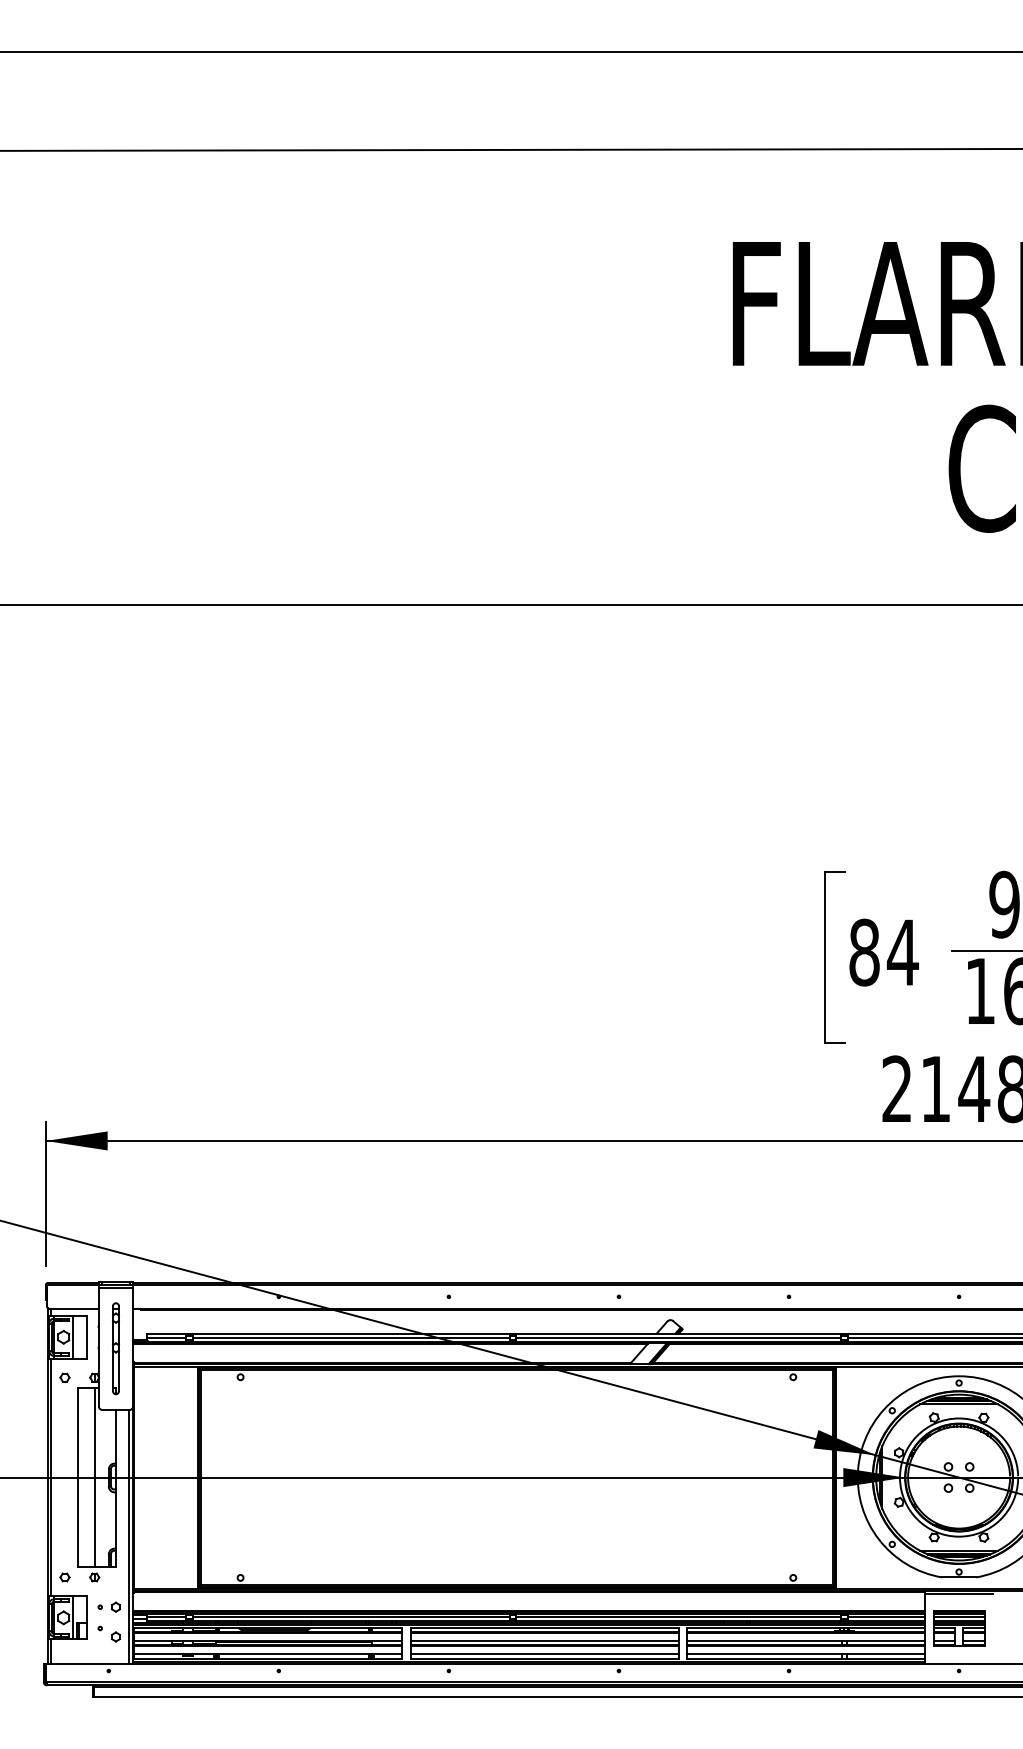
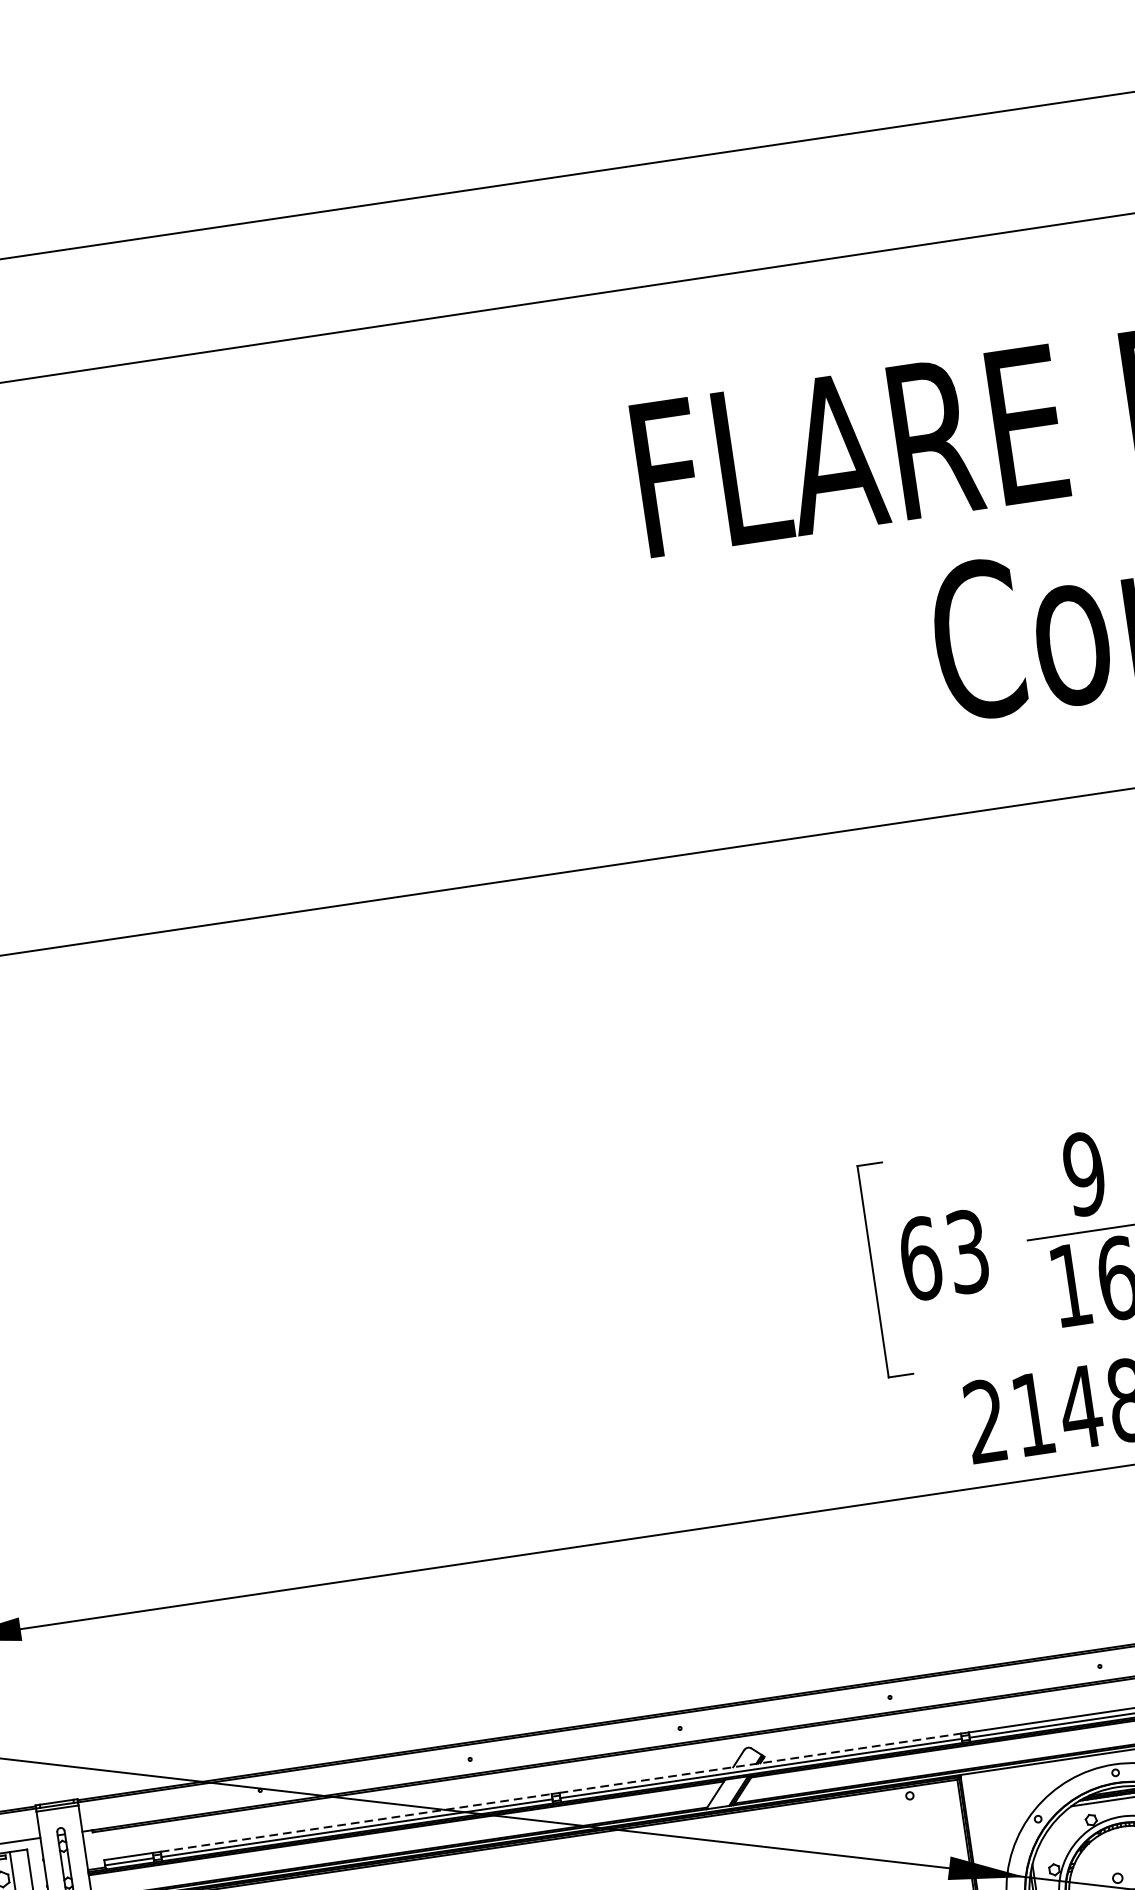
text: (884, 952) -> (945, 1254), 84 -> 63
line: (351, 1333) -> (356, 1822), solid -> dashed
line: (678, 1333) -> (760, 1762), solid -> dashed

